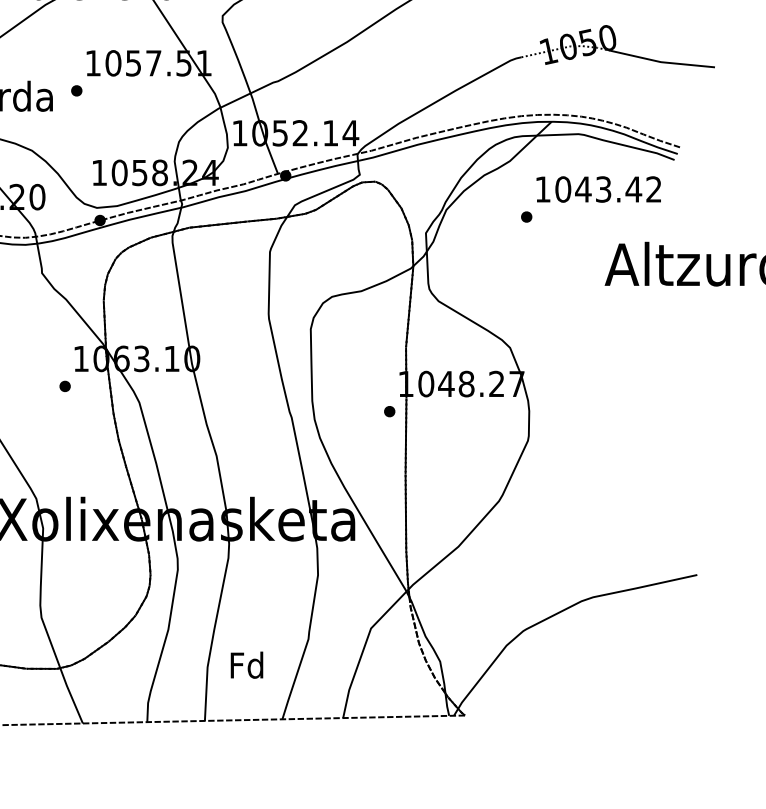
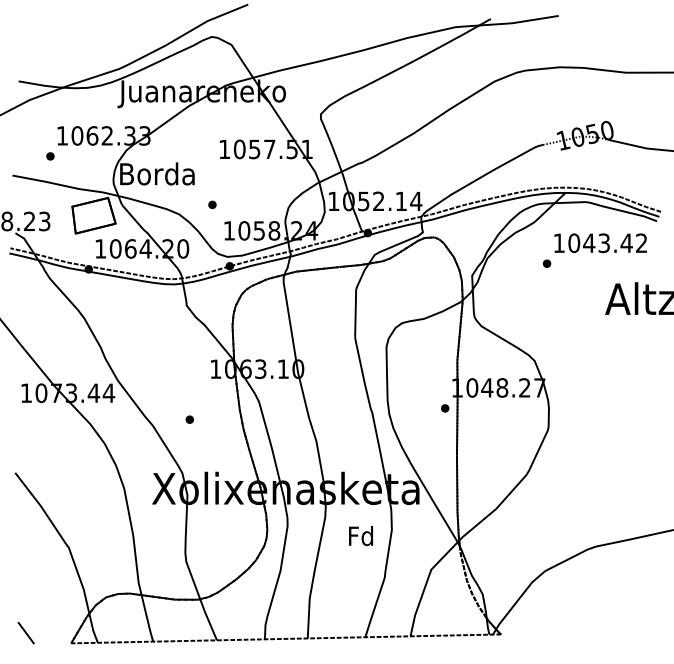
part: (76, 90) -> (212, 204), moved
part: (64, 386) -> (189, 419), moved
text: (246, 665) -> (360, 536), moved

